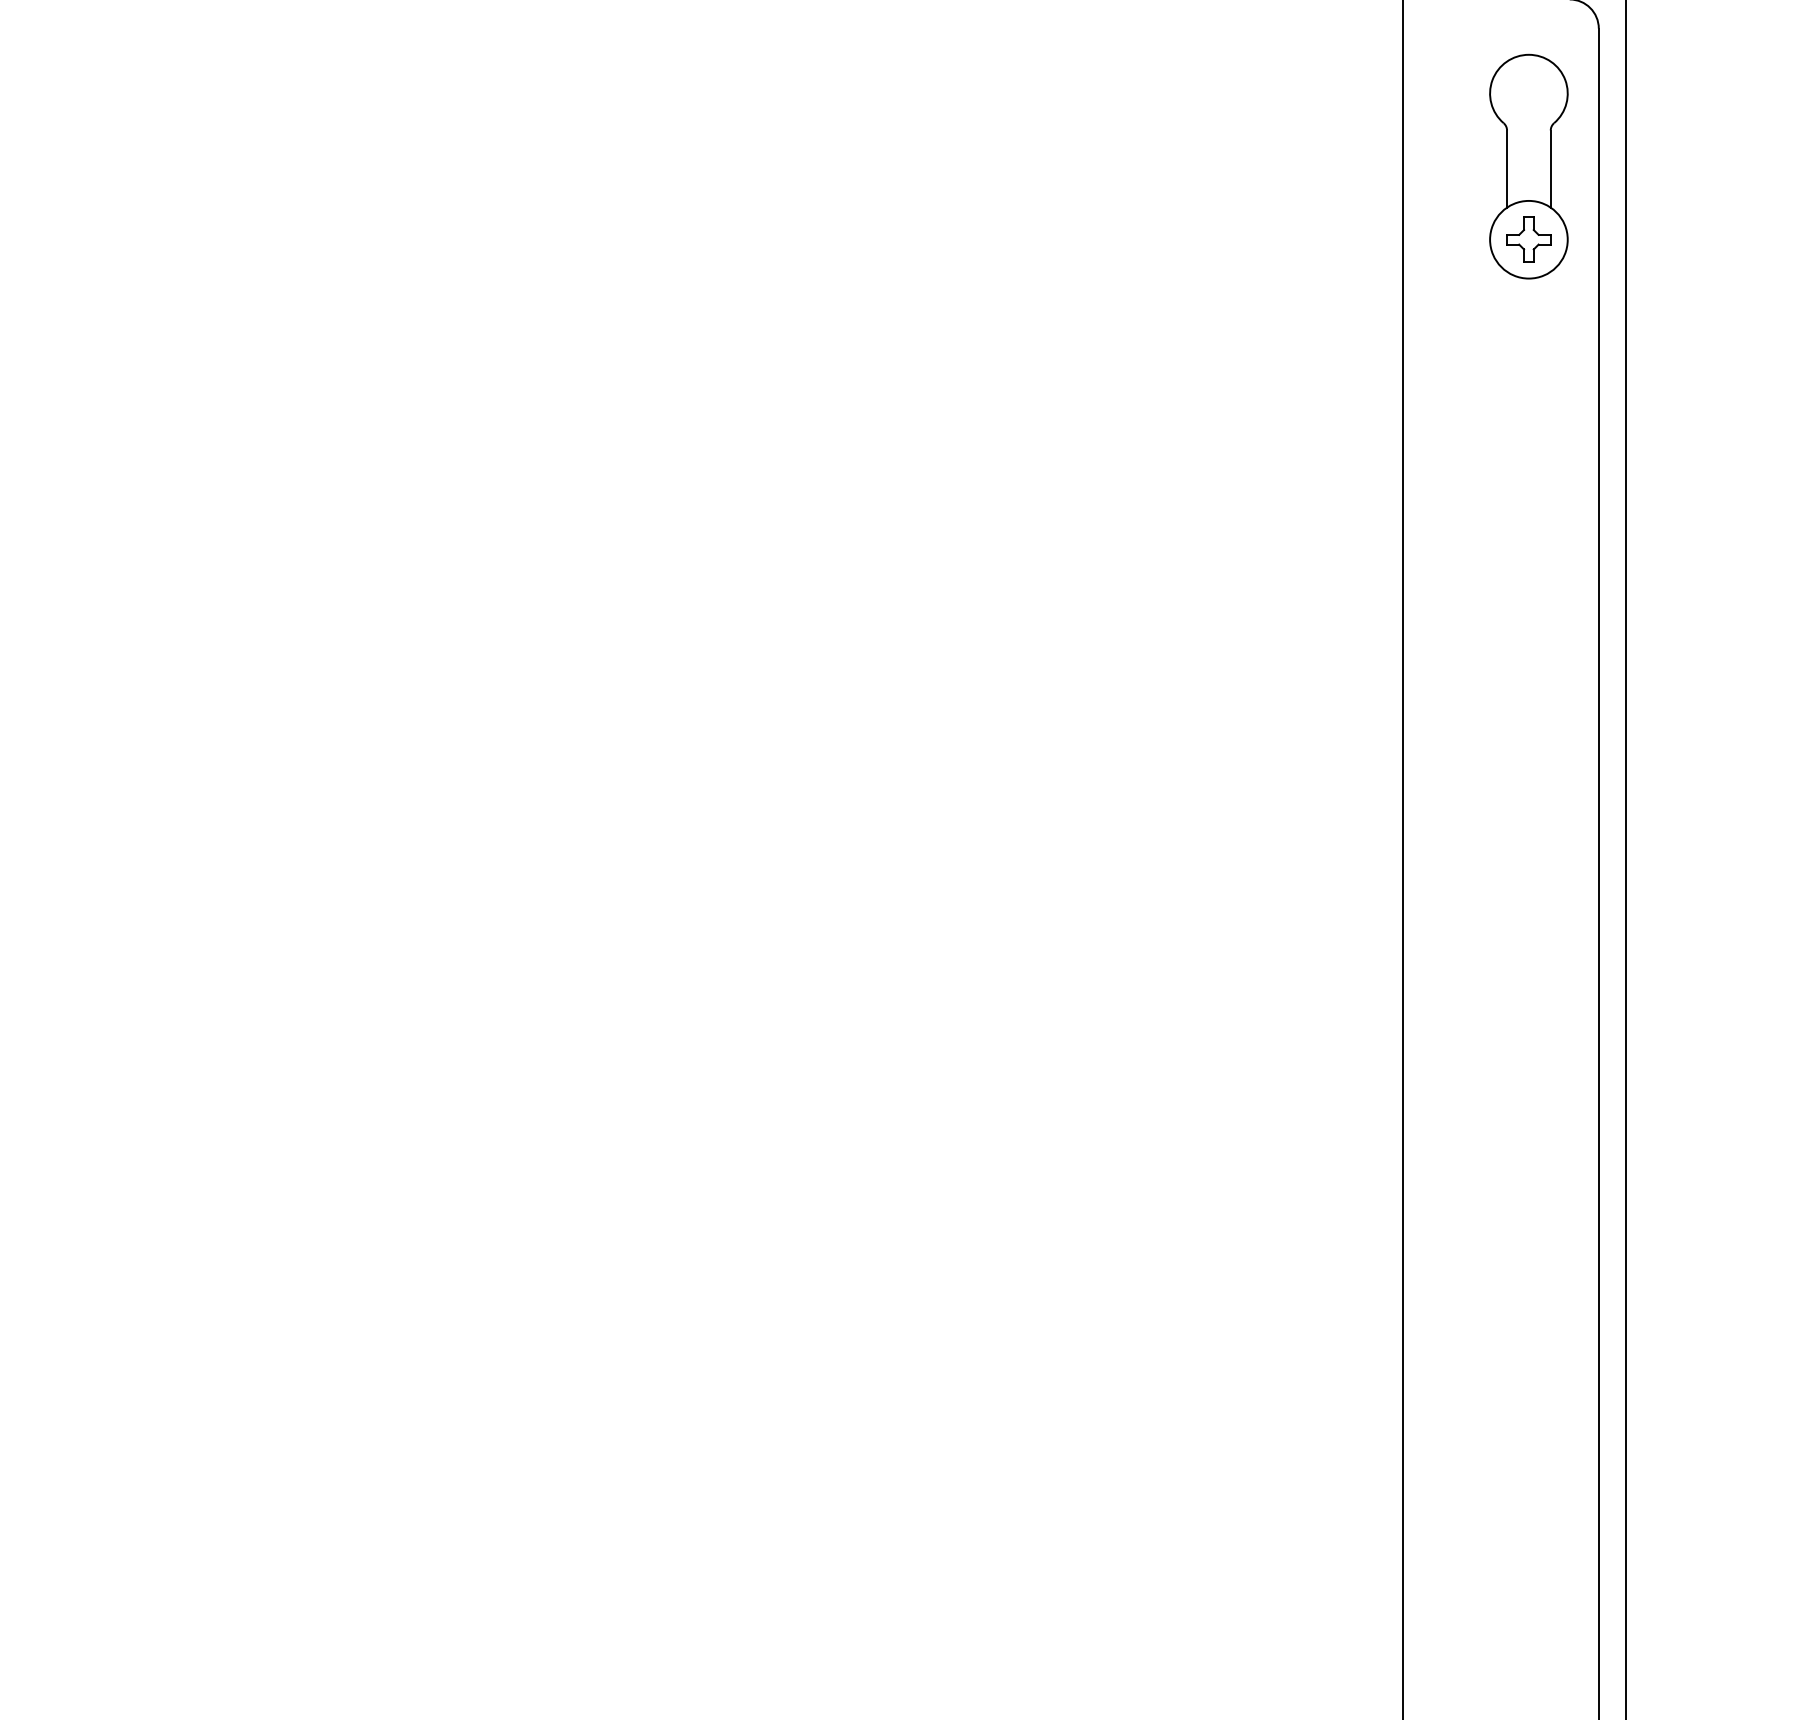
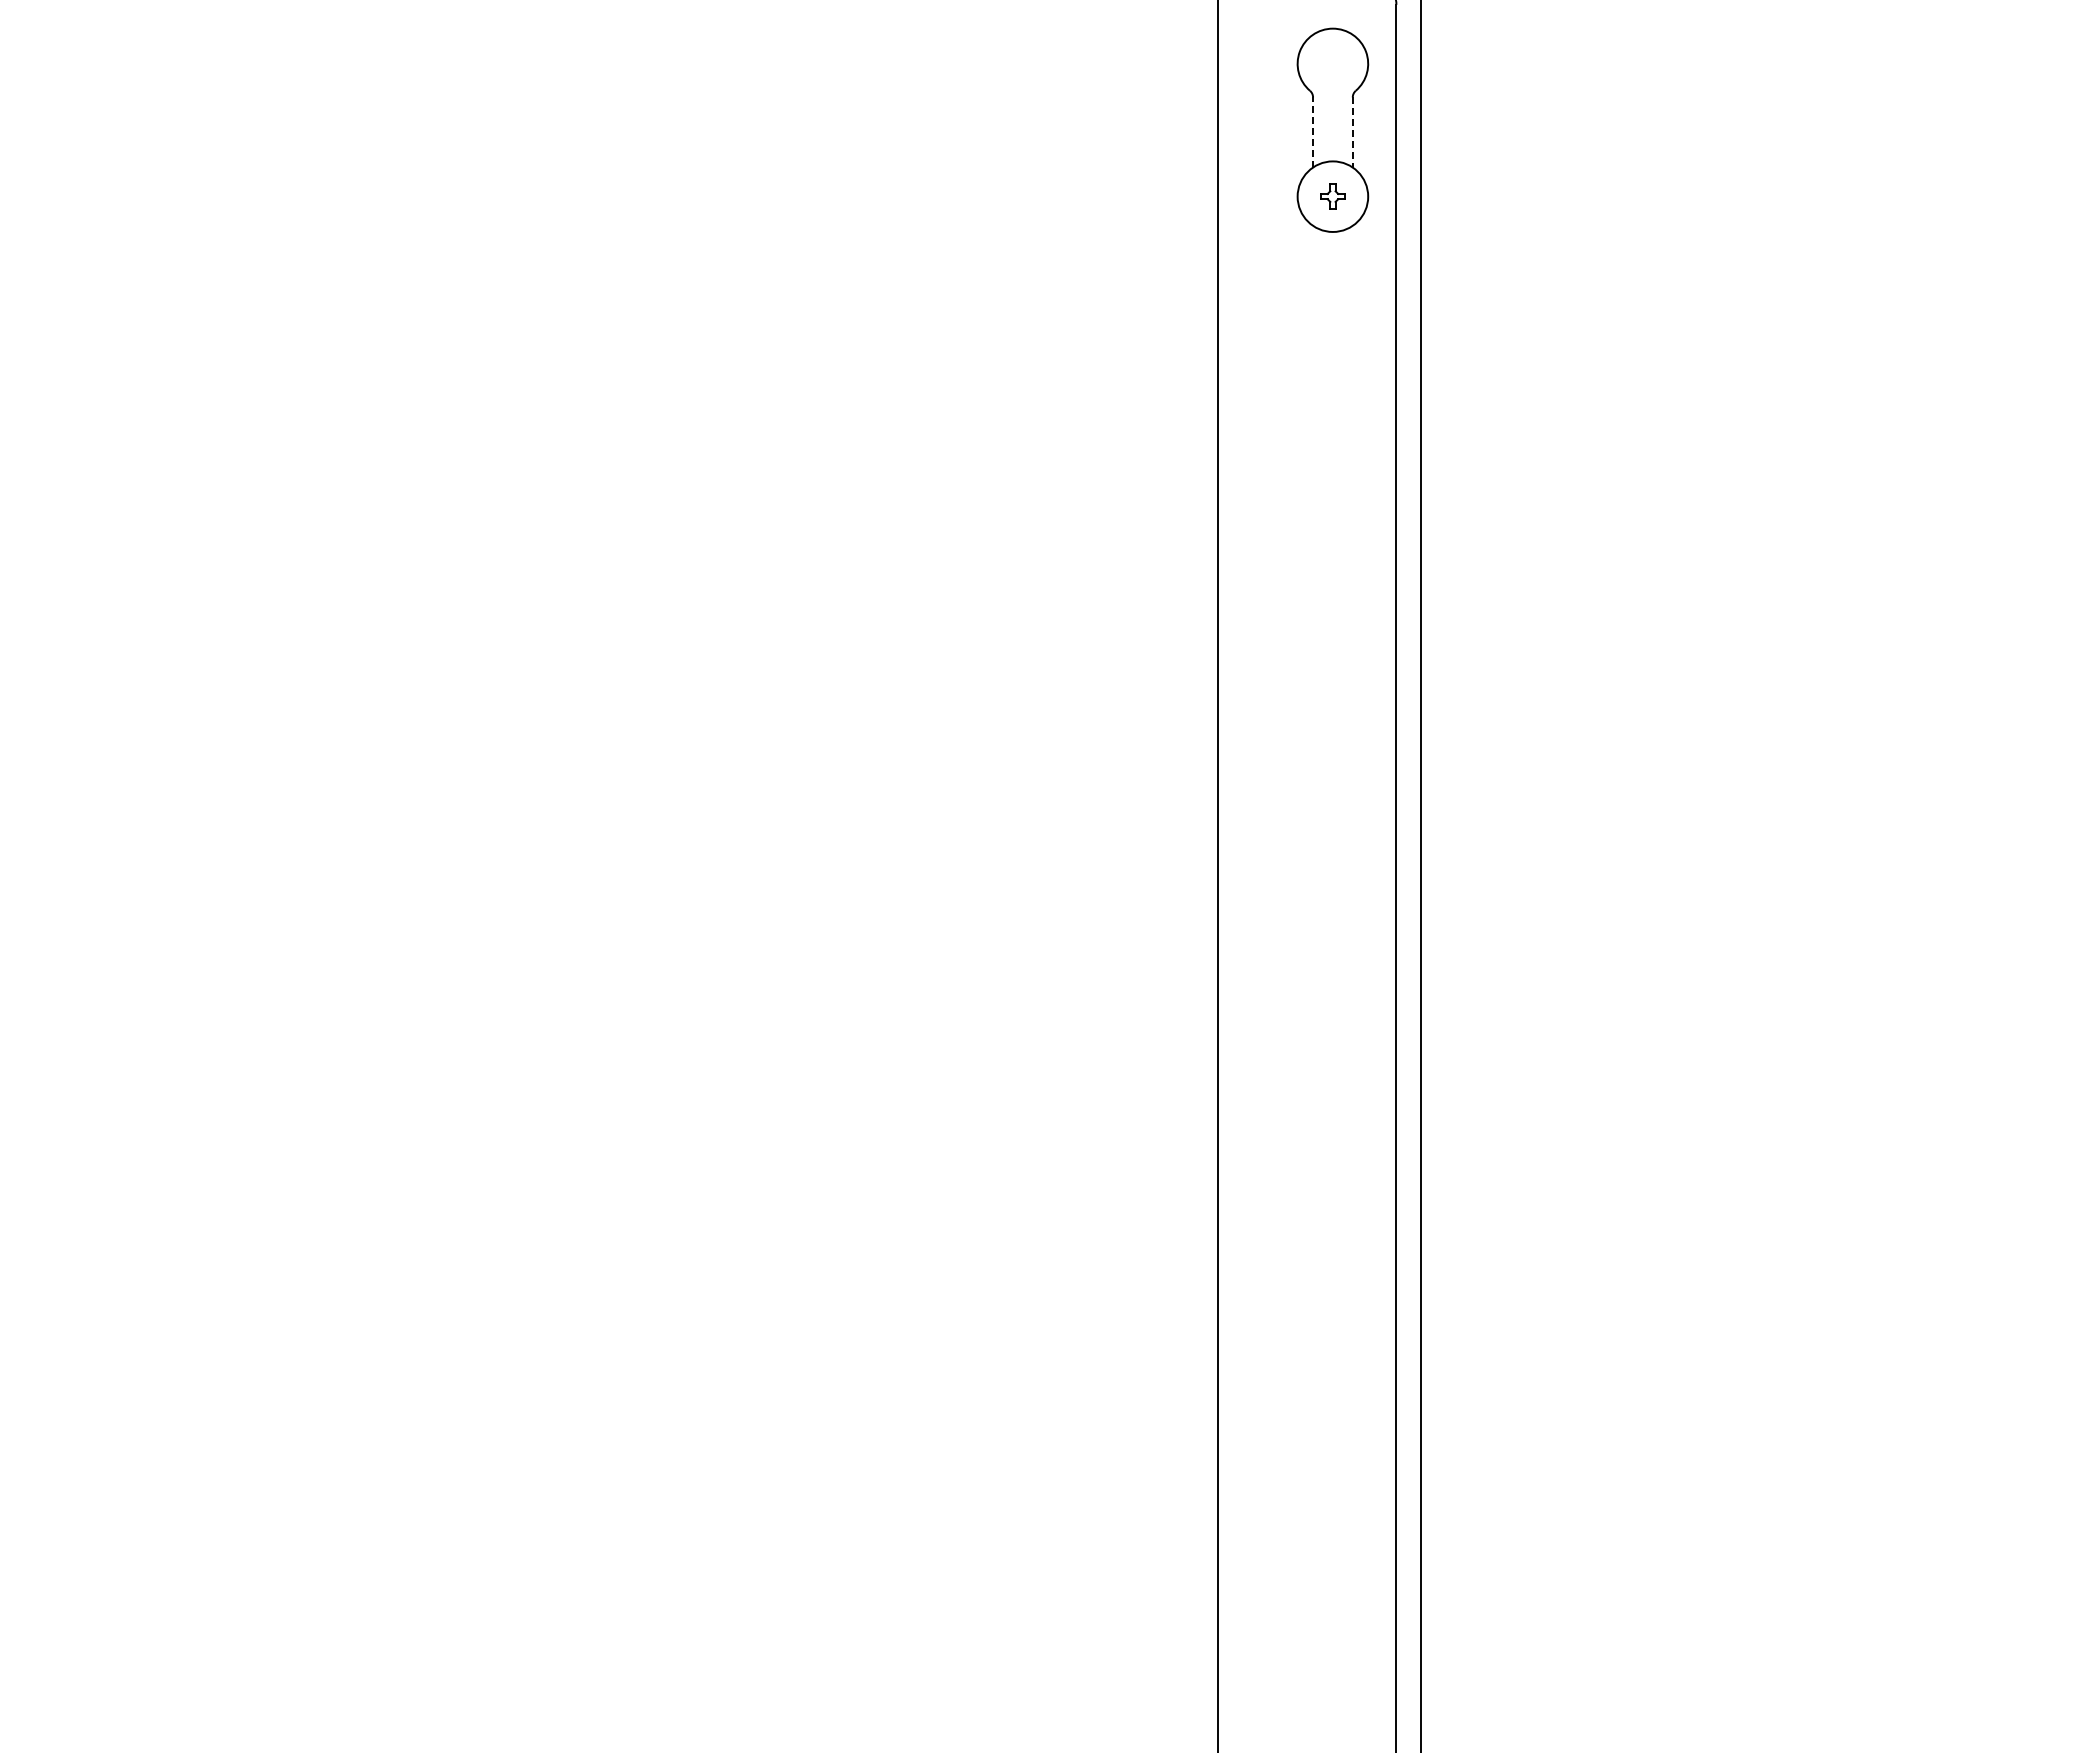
line: (1507, 169) -> (1313, 132), solid -> dashed
line: (1550, 170) -> (1352, 133), solid -> dashed
part: (1528, 239) -> (1332, 196), size x0.6

